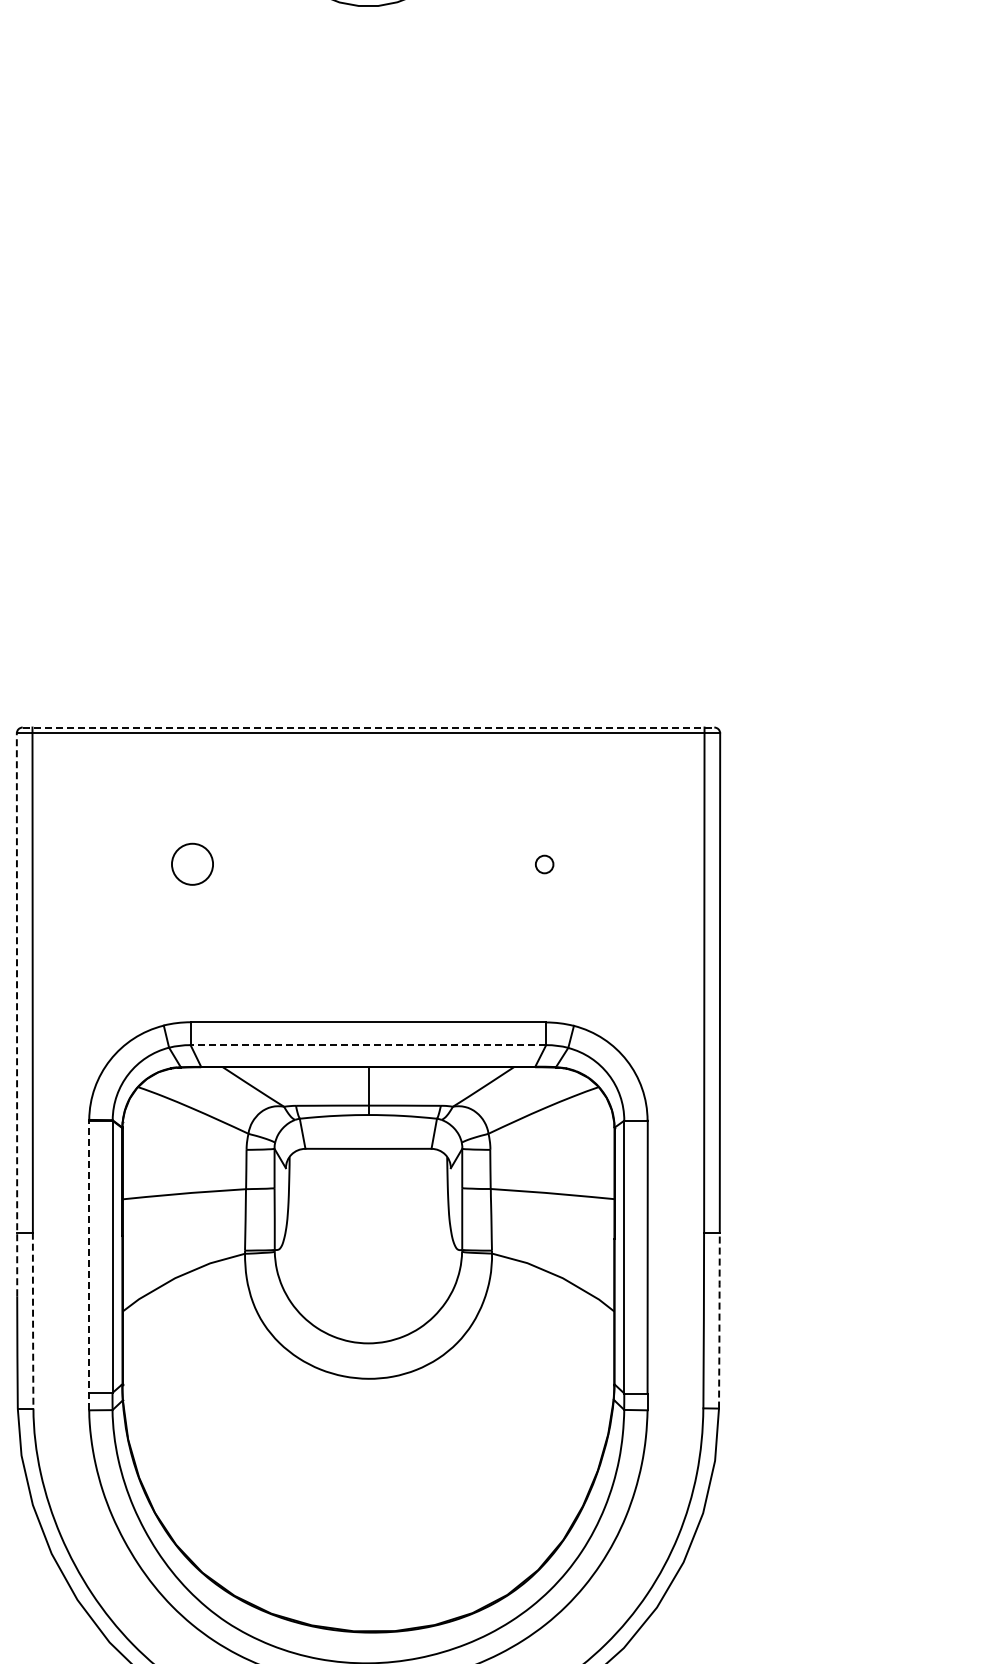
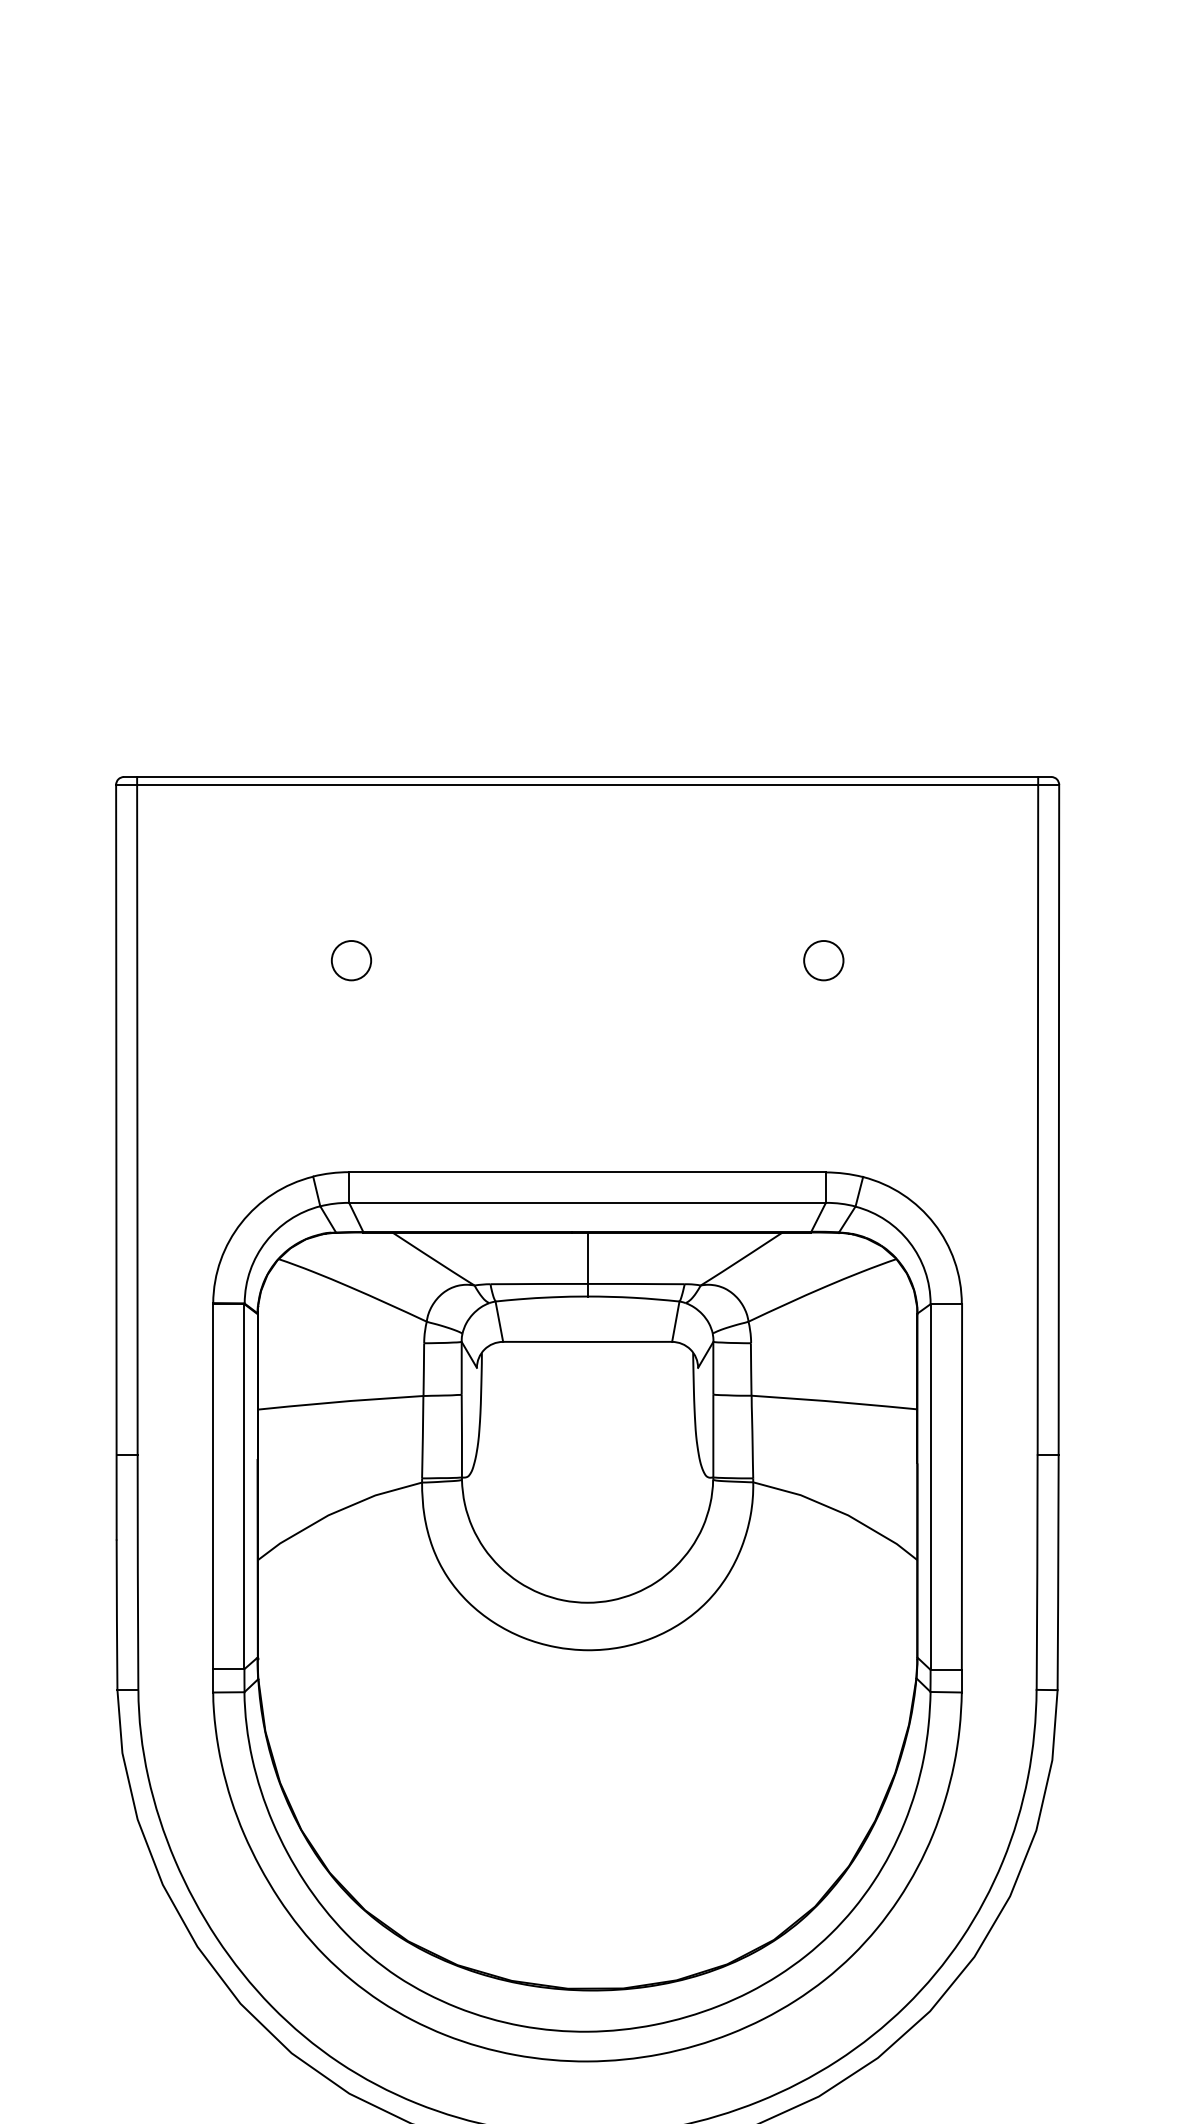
line: (368, 727) -> (587, 776), dashed -> solid
circle: (191, 864) -> (350, 960), size x0.71
circle: (544, 864) -> (823, 960), size x1.67
line: (17, 1014) -> (117, 1161), dashed -> solid
line: (368, 1045) -> (587, 1203), dashed -> solid
line: (89, 1265) -> (213, 1498), dashed -> solid
arc: (33, 1320) -> (138, 1572), dashed -> solid
line: (719, 1320) -> (1058, 1572), dashed -> solid

